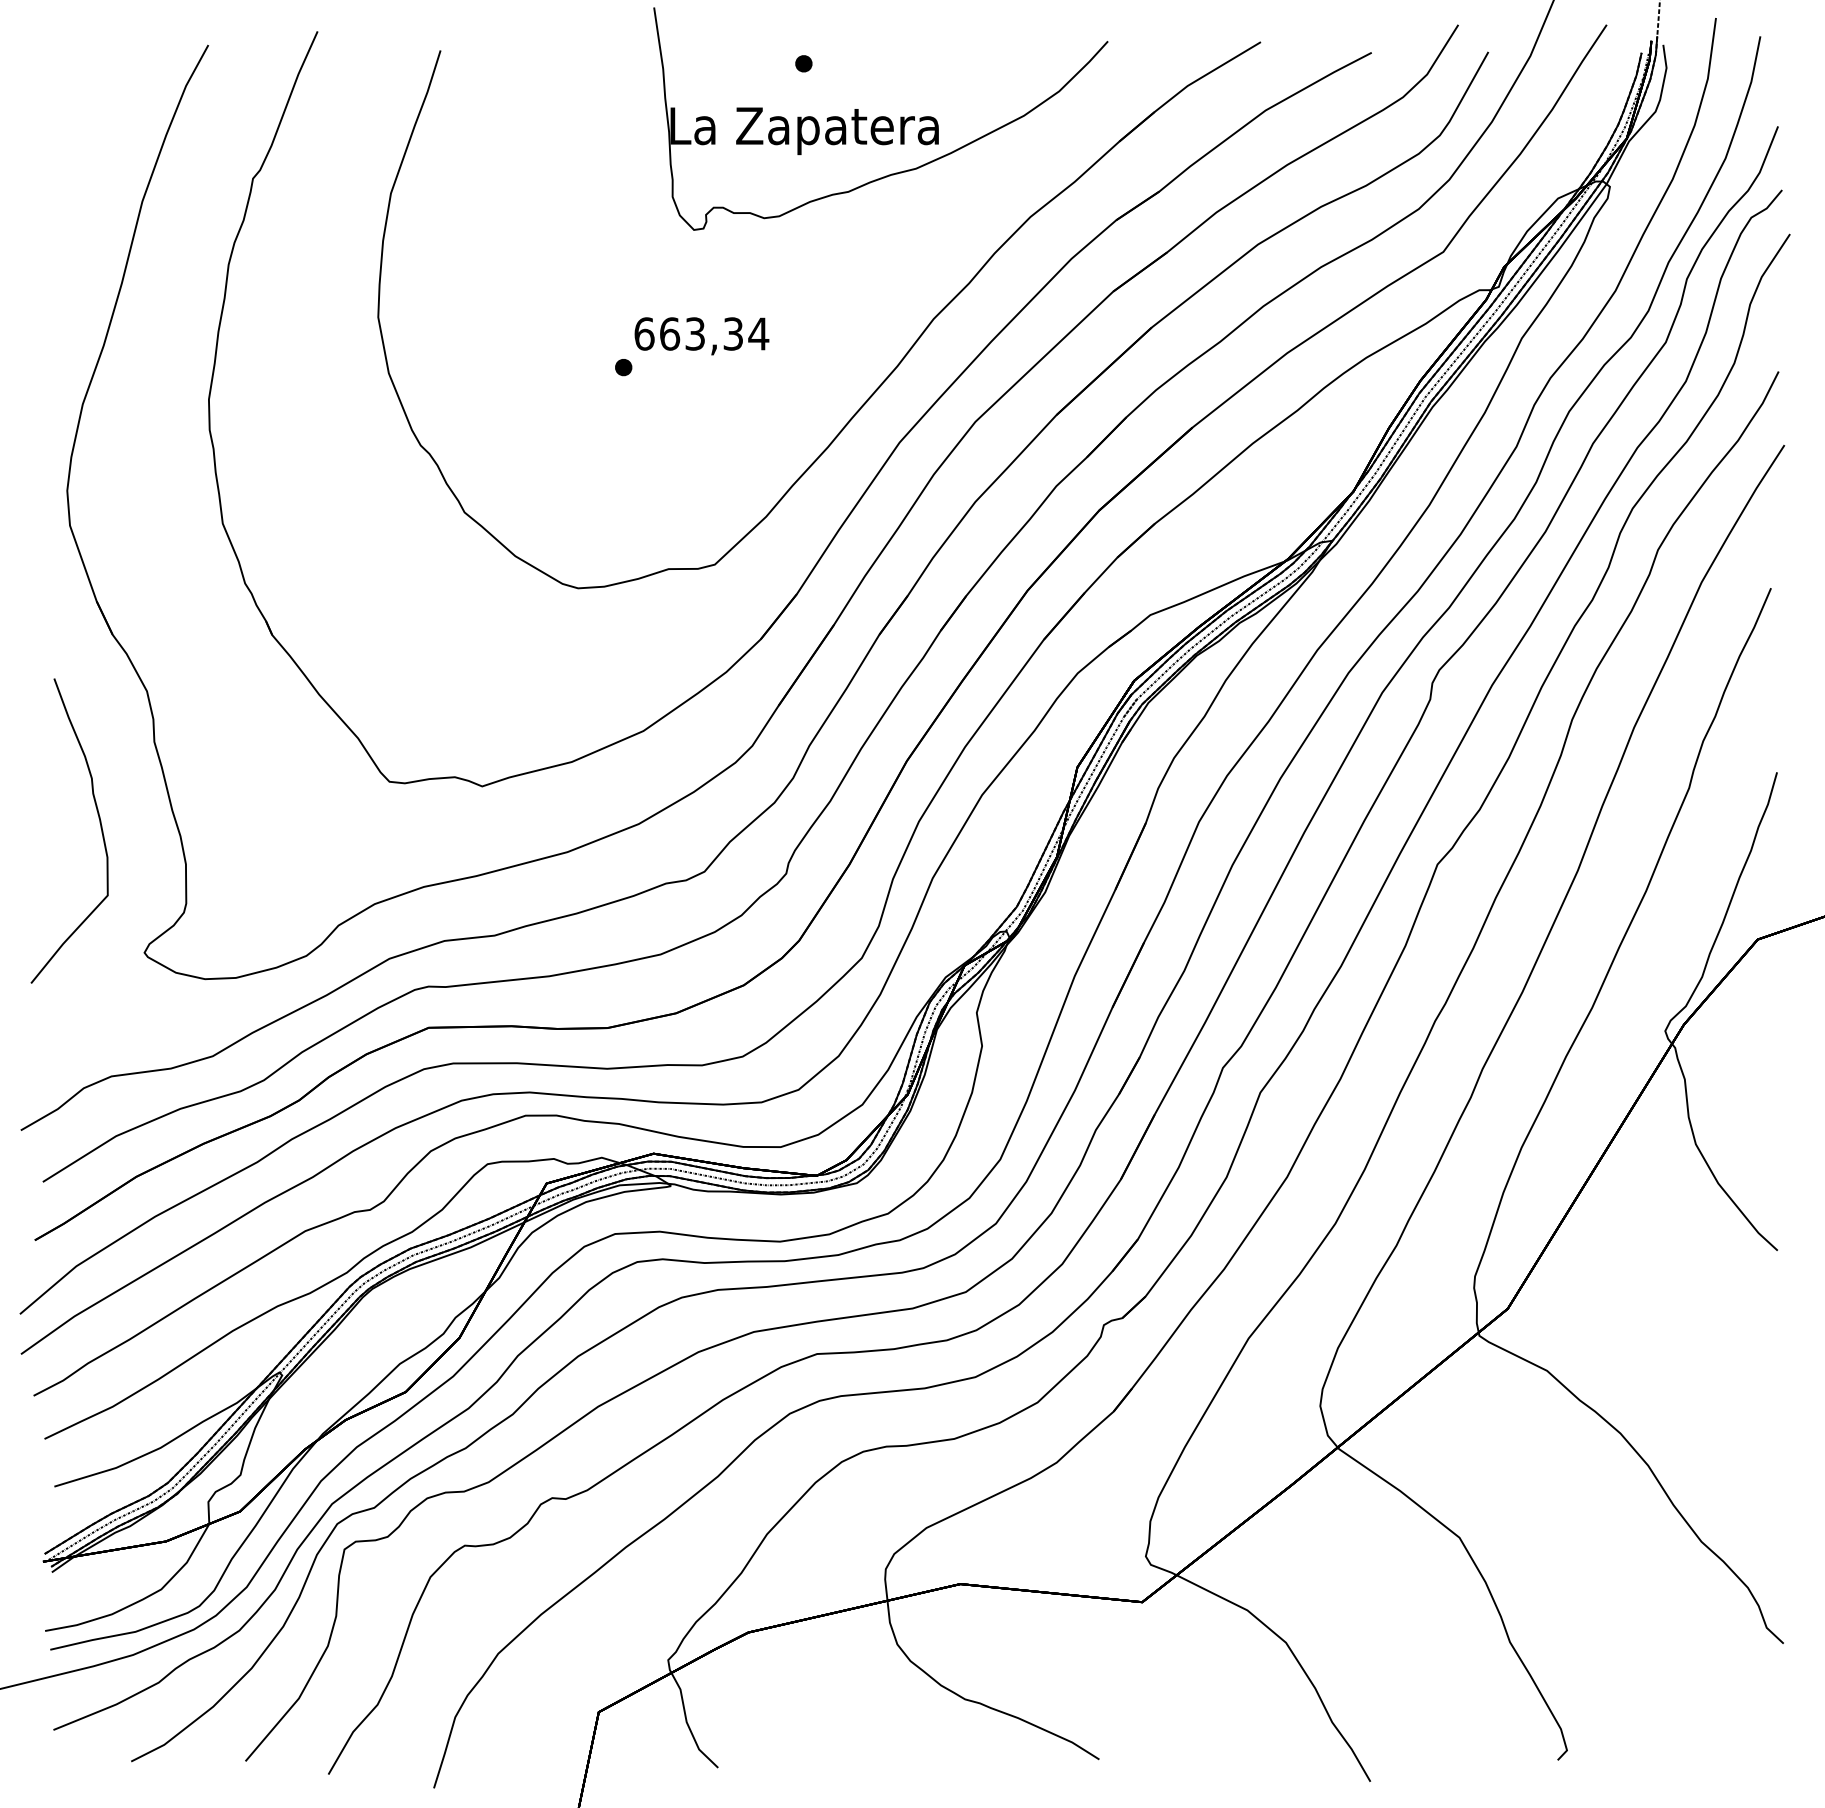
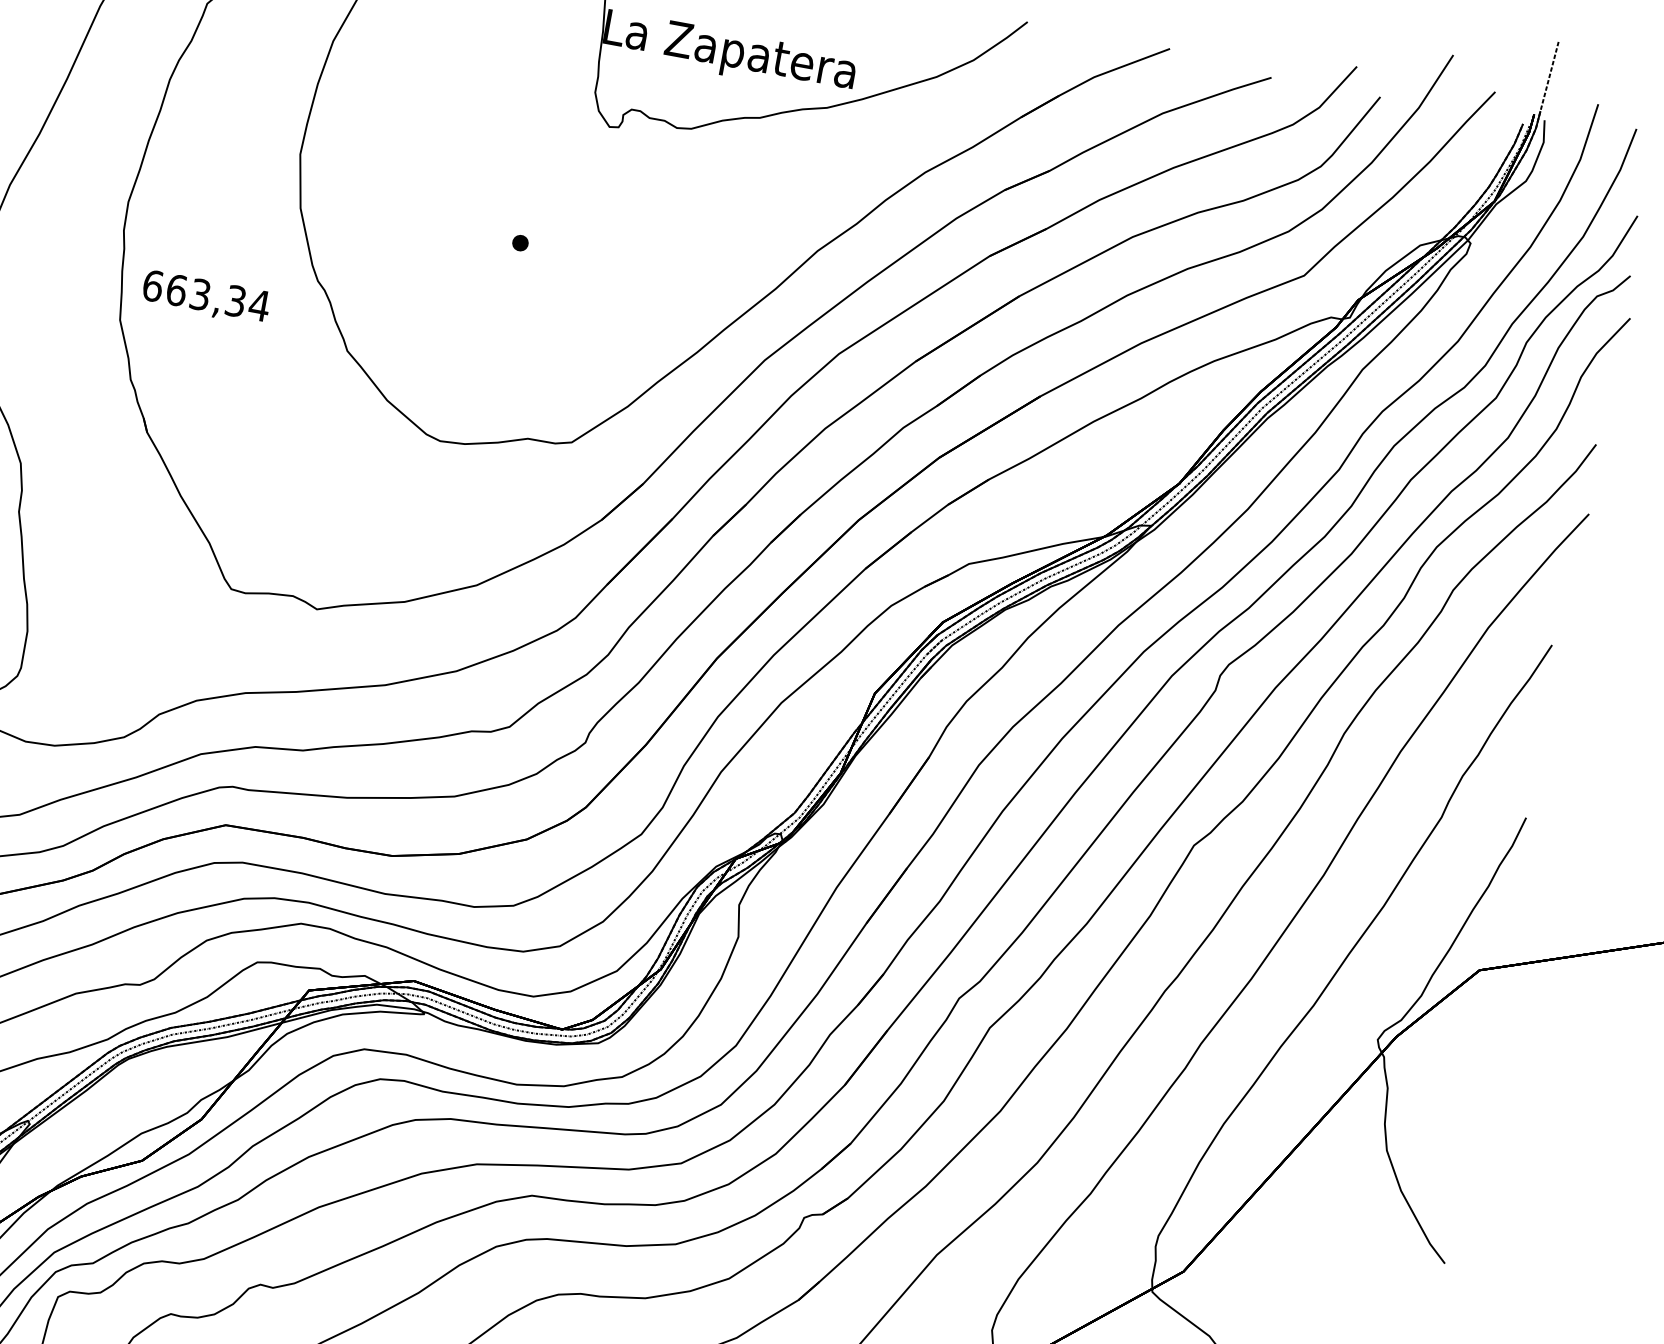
text: (701, 336) -> (205, 298), moved

